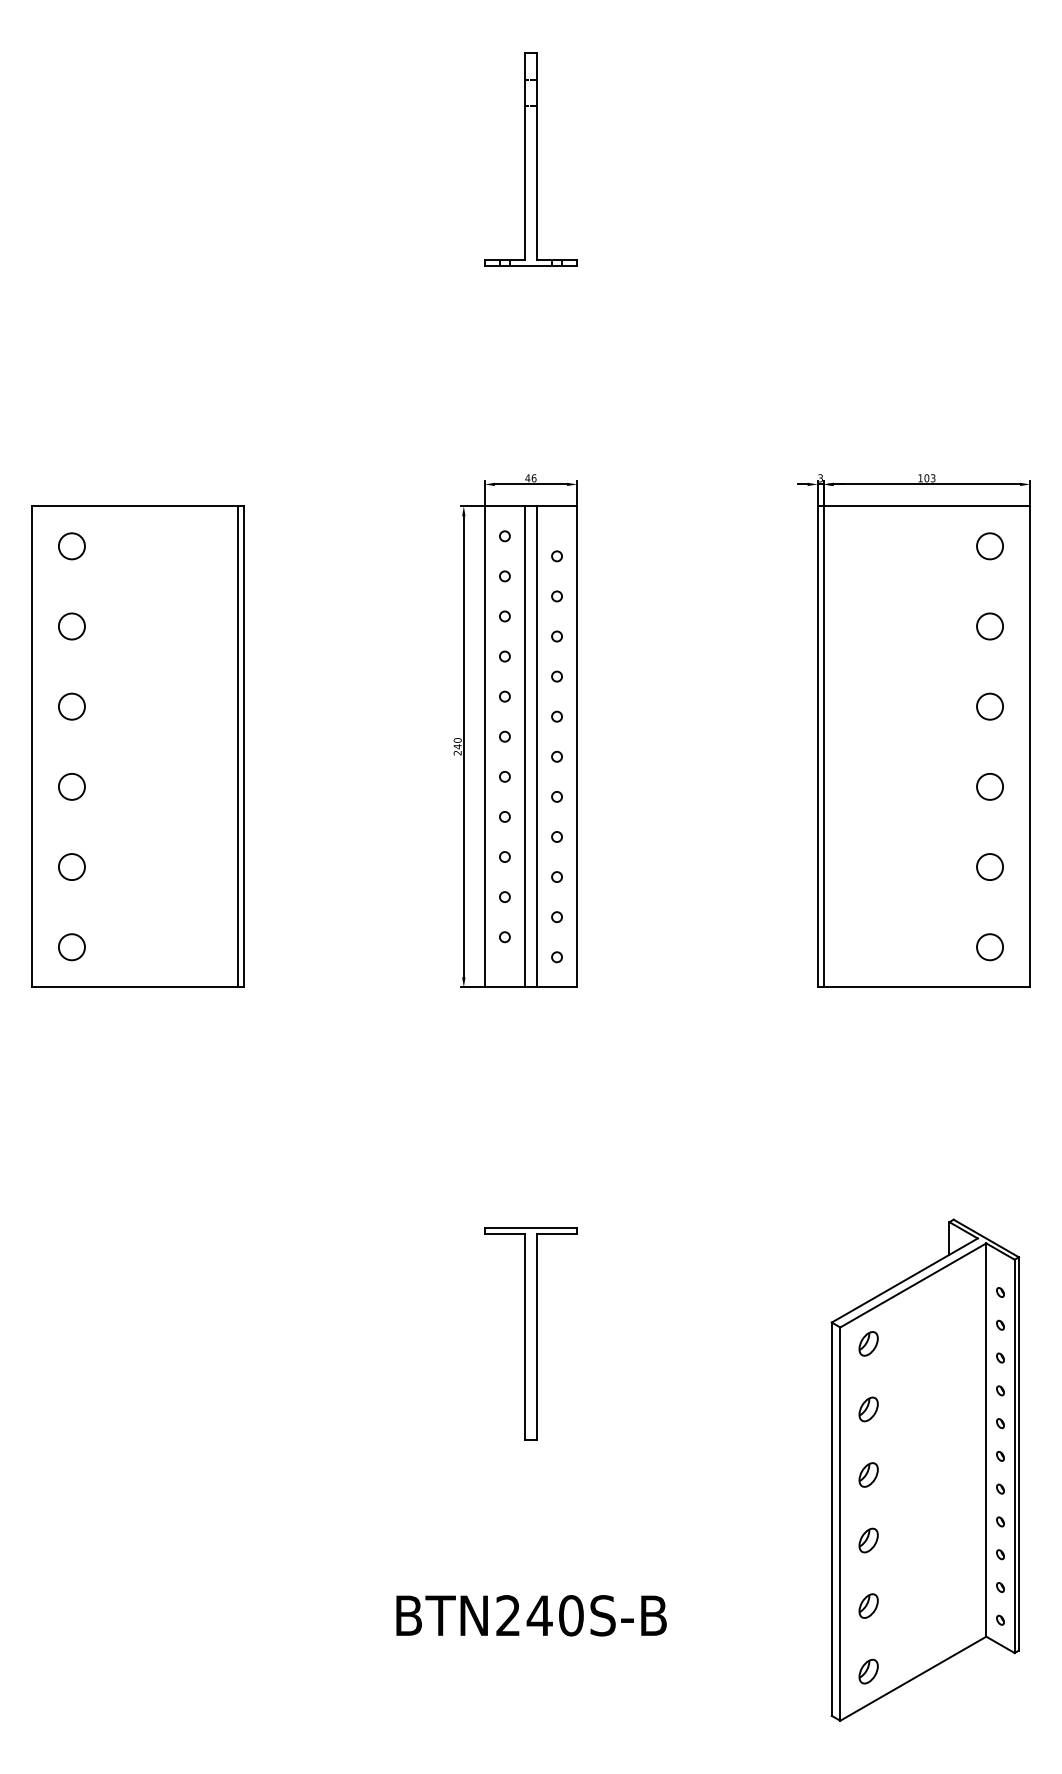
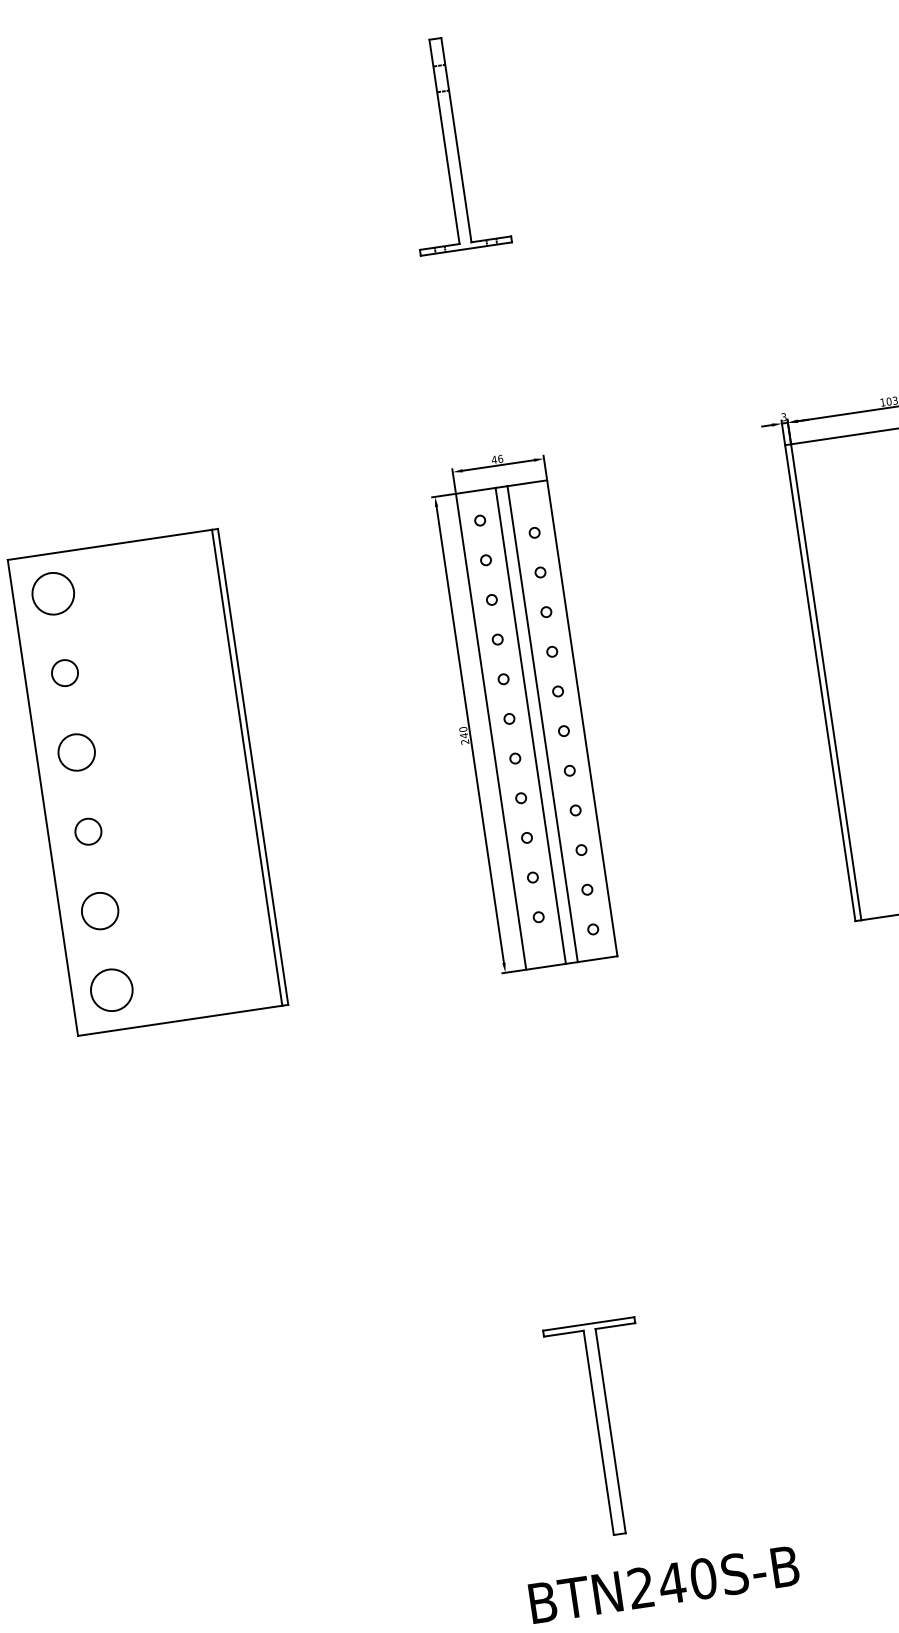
circle: (71, 546) -> (52, 594), size x1.6
circle: (71, 706) -> (76, 752), size x1.4
circle: (71, 866) -> (99, 910), size x1.4
circle: (71, 947) -> (111, 990), size x1.6
part: (530, 1333) -> (603, 1428), moved

